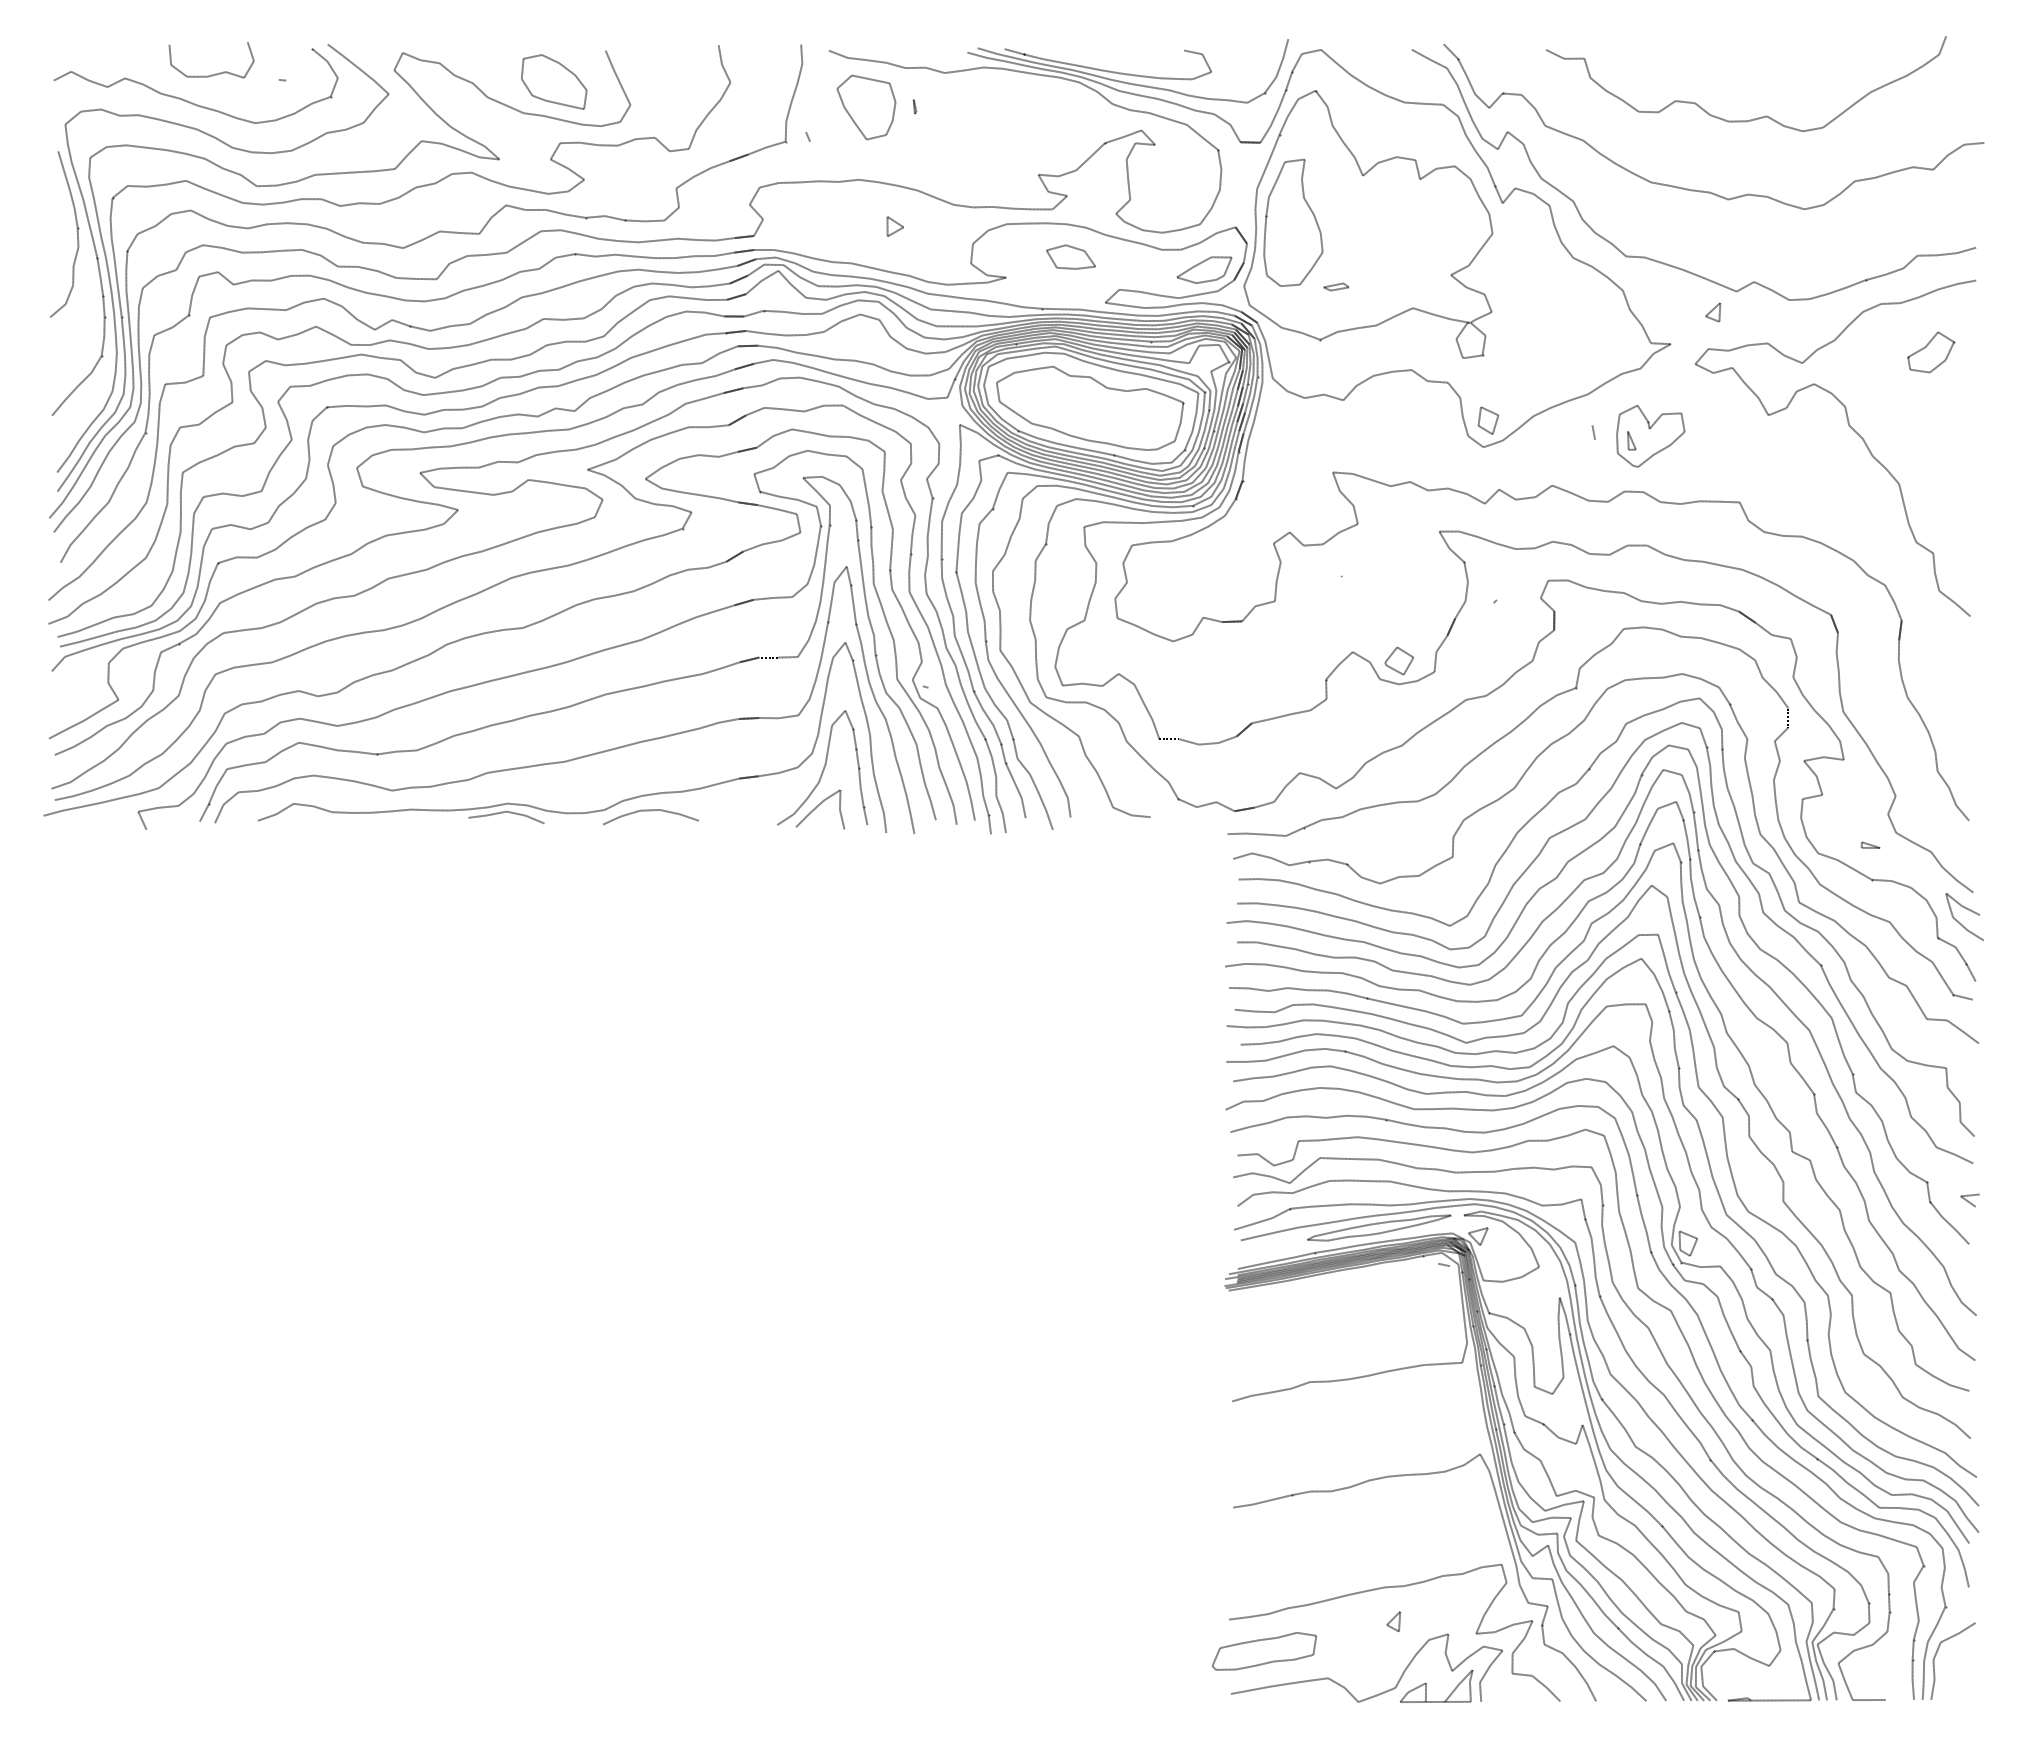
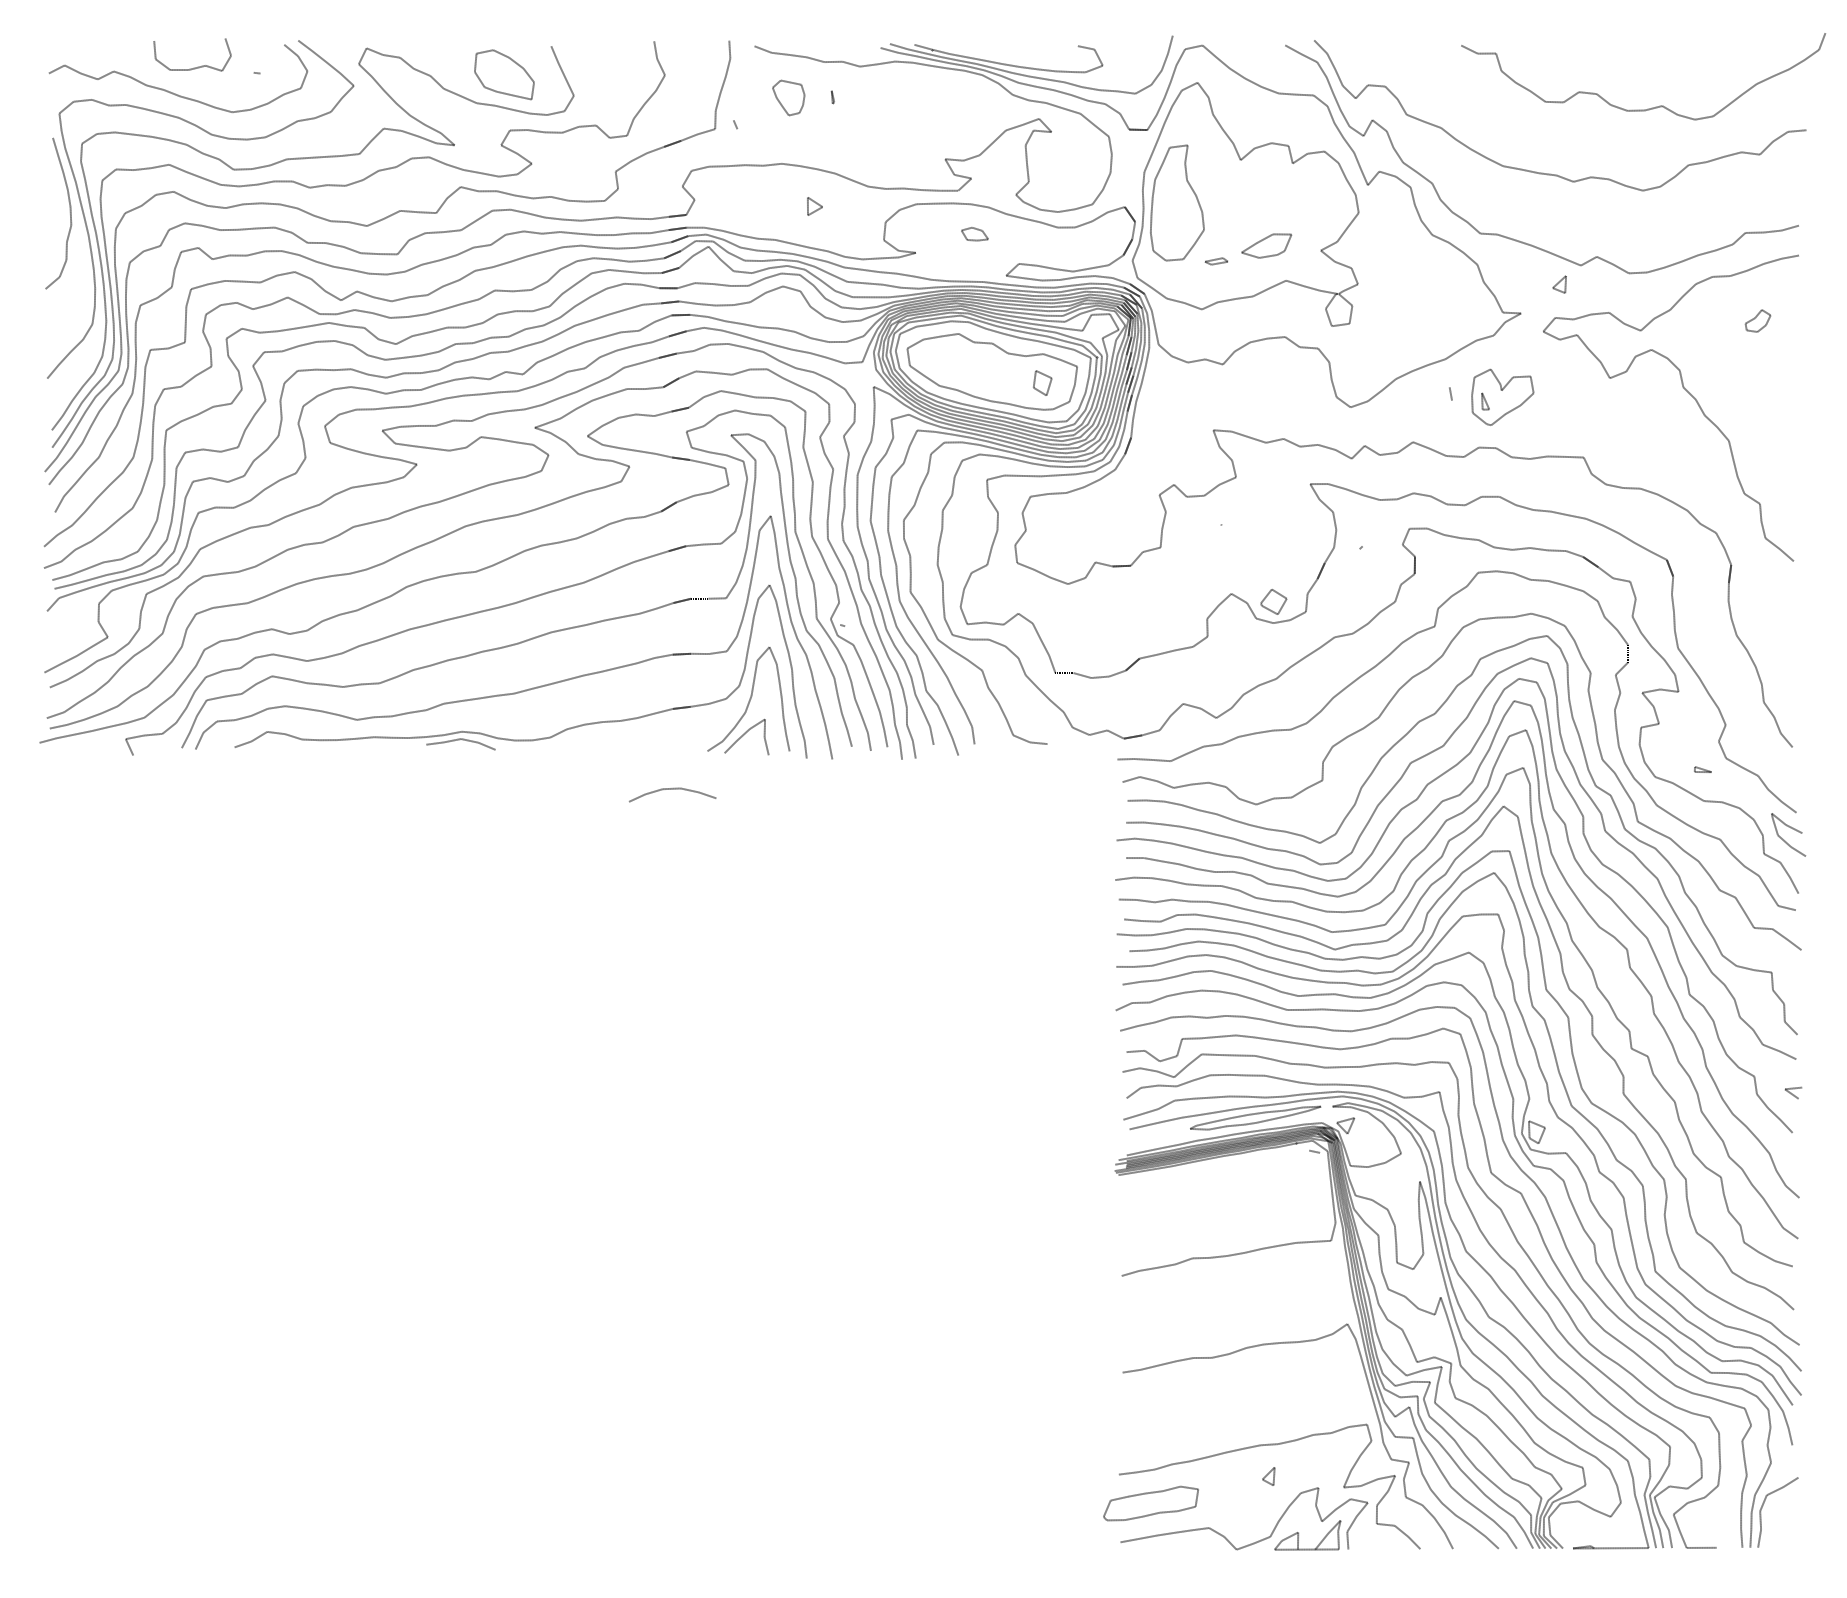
part: (866, 107) -> (788, 97), size x0.6
curve: (1753, 118) -> (1649, 108), moved
part: (1070, 256) -> (974, 233), size x0.6
part: (1204, 269) -> (1266, 245), moved
part: (1931, 352) -> (1758, 321), size x0.6
part: (1487, 420) -> (1041, 382), moved
curve: (650, 811) -> (672, 789), moved

